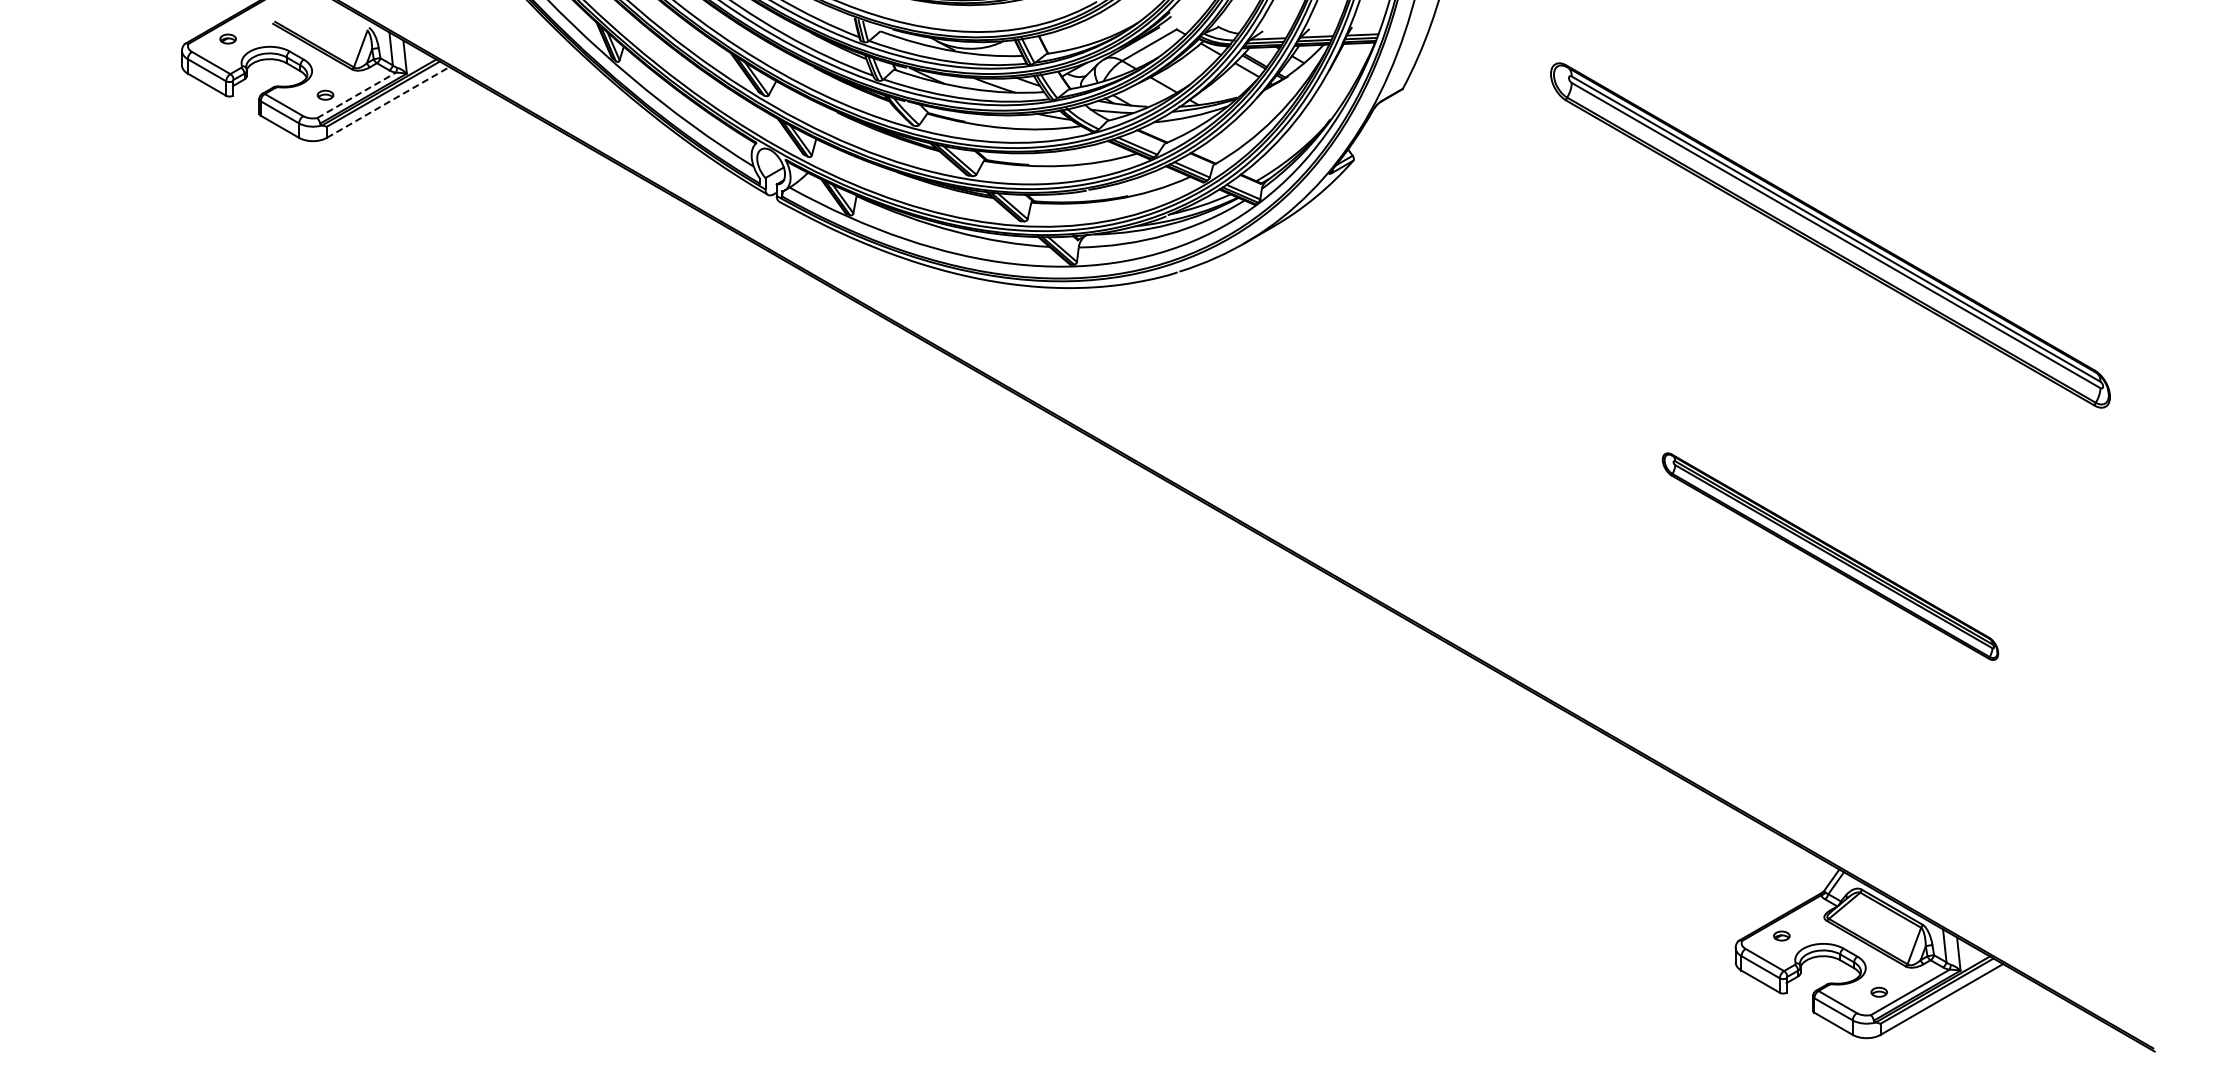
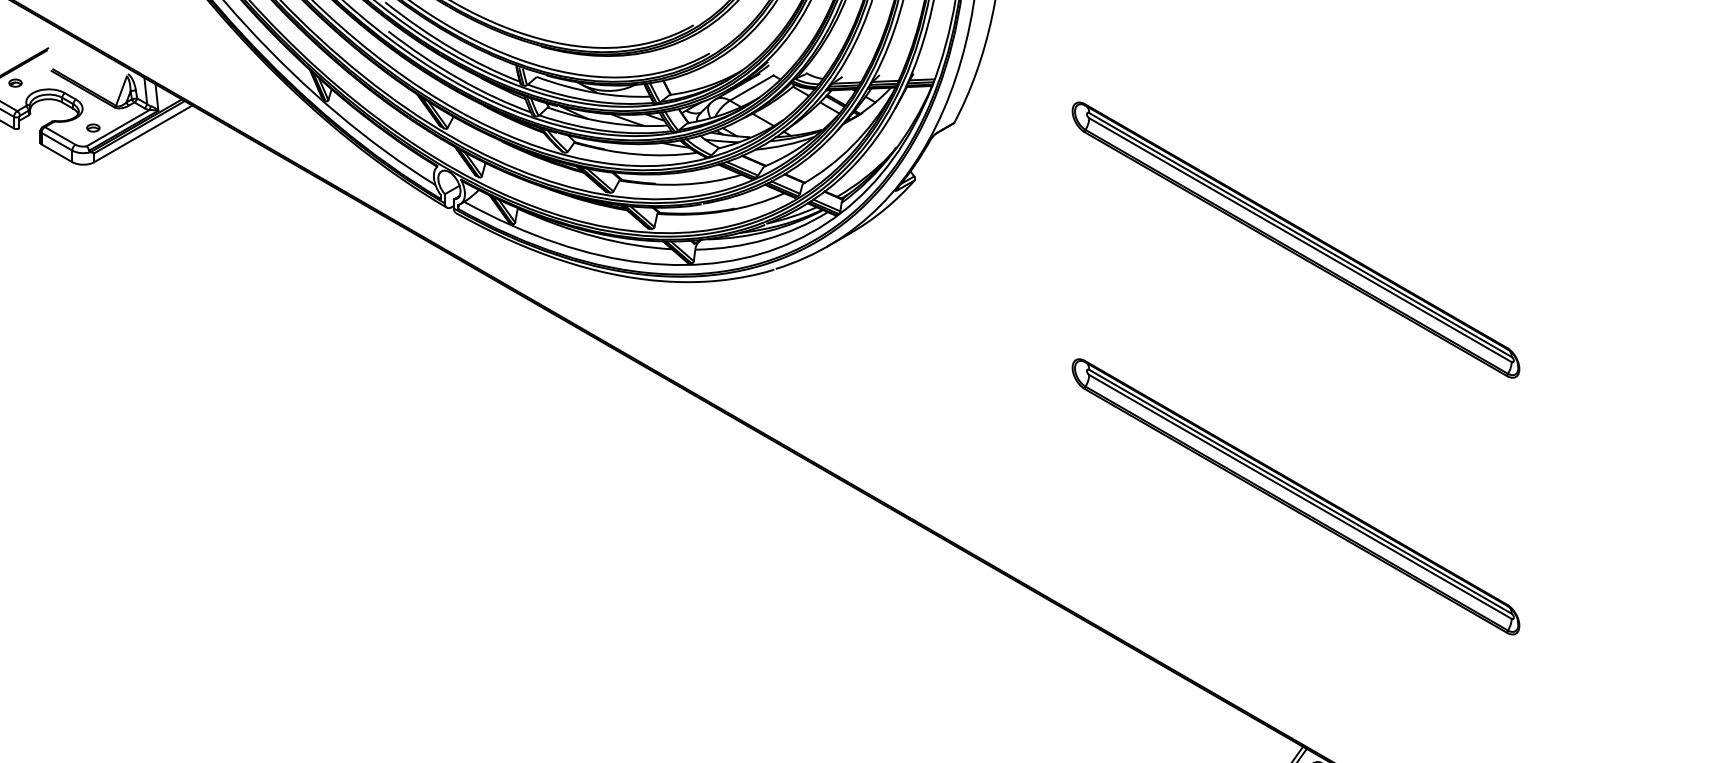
line: (357, 95) -> (118, 128), dashed -> solid
line: (388, 102) -> (143, 133), dashed -> solid
part: (1830, 556) -> (1295, 496), size x1.67

